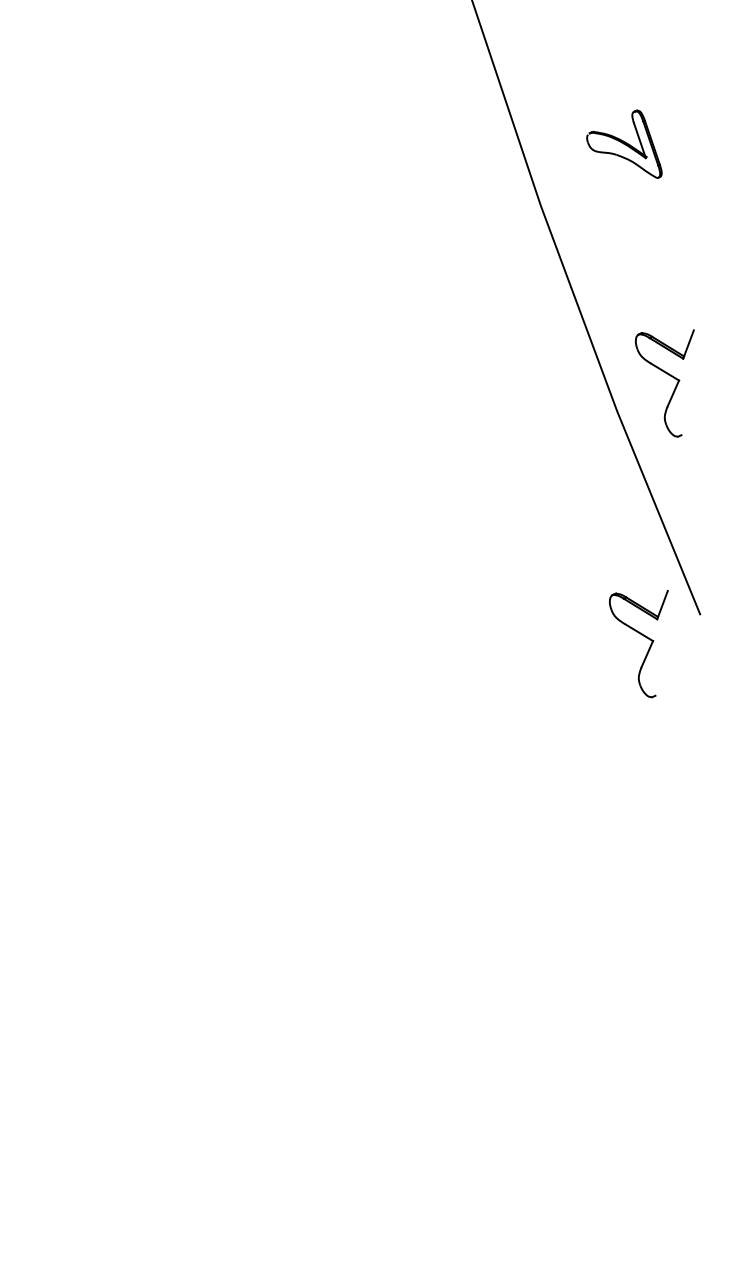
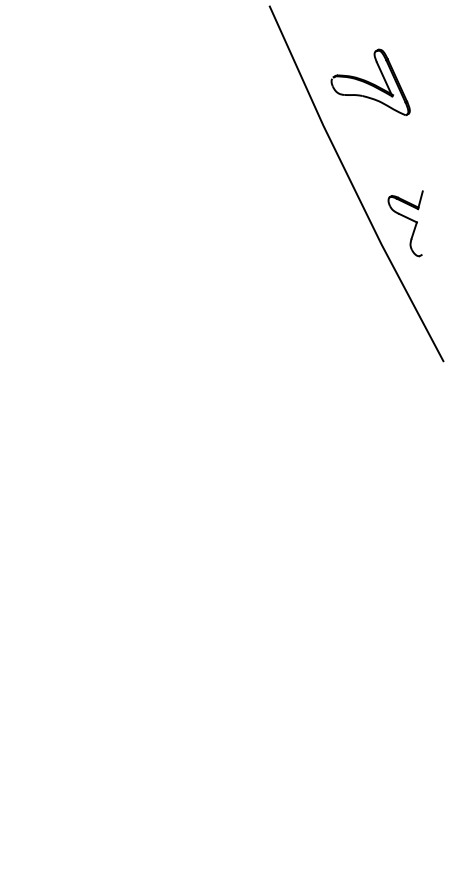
part: (625, 142) -> (370, 82), size x1.67
part: (634, 641) -> (405, 381), removed

